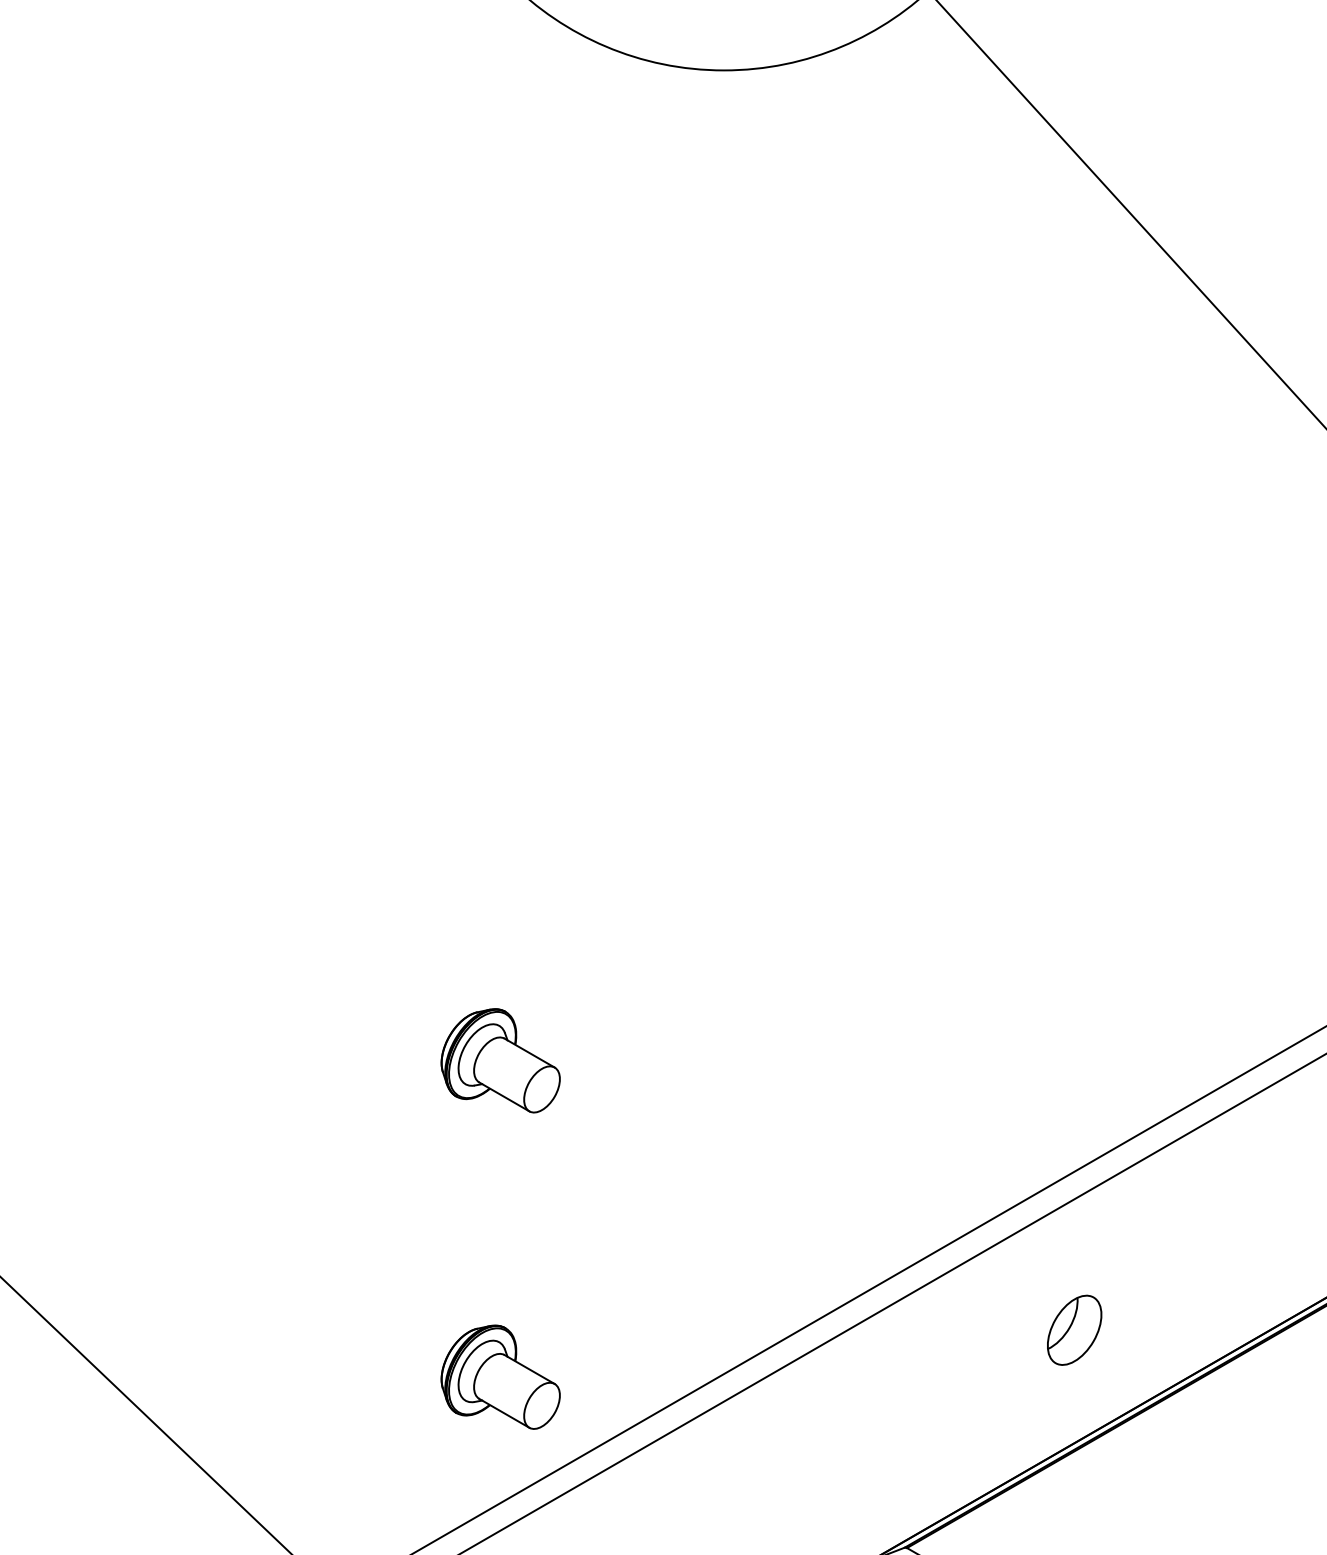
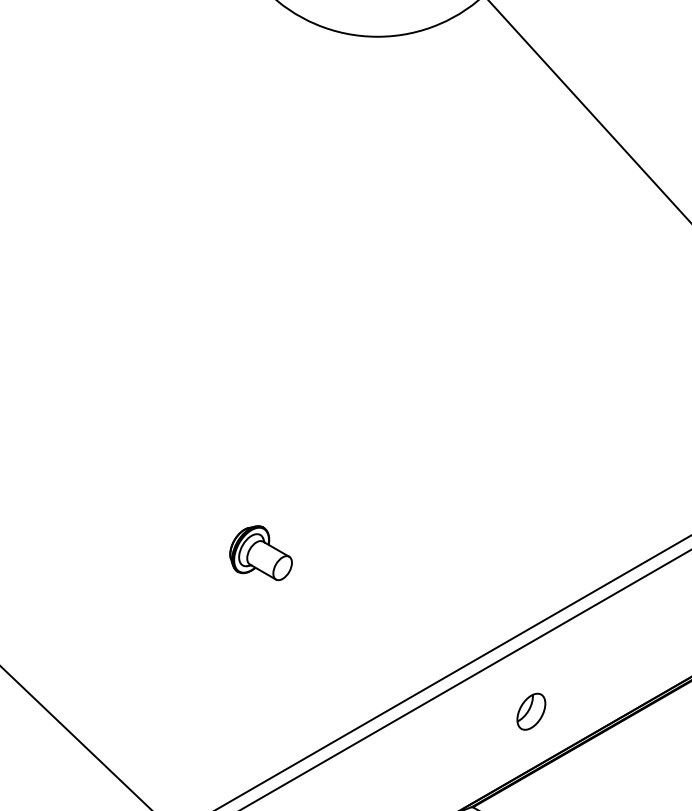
part: (1074, 1329) -> (531, 711), moved
part: (499, 1377) -> (260, 718), removed

